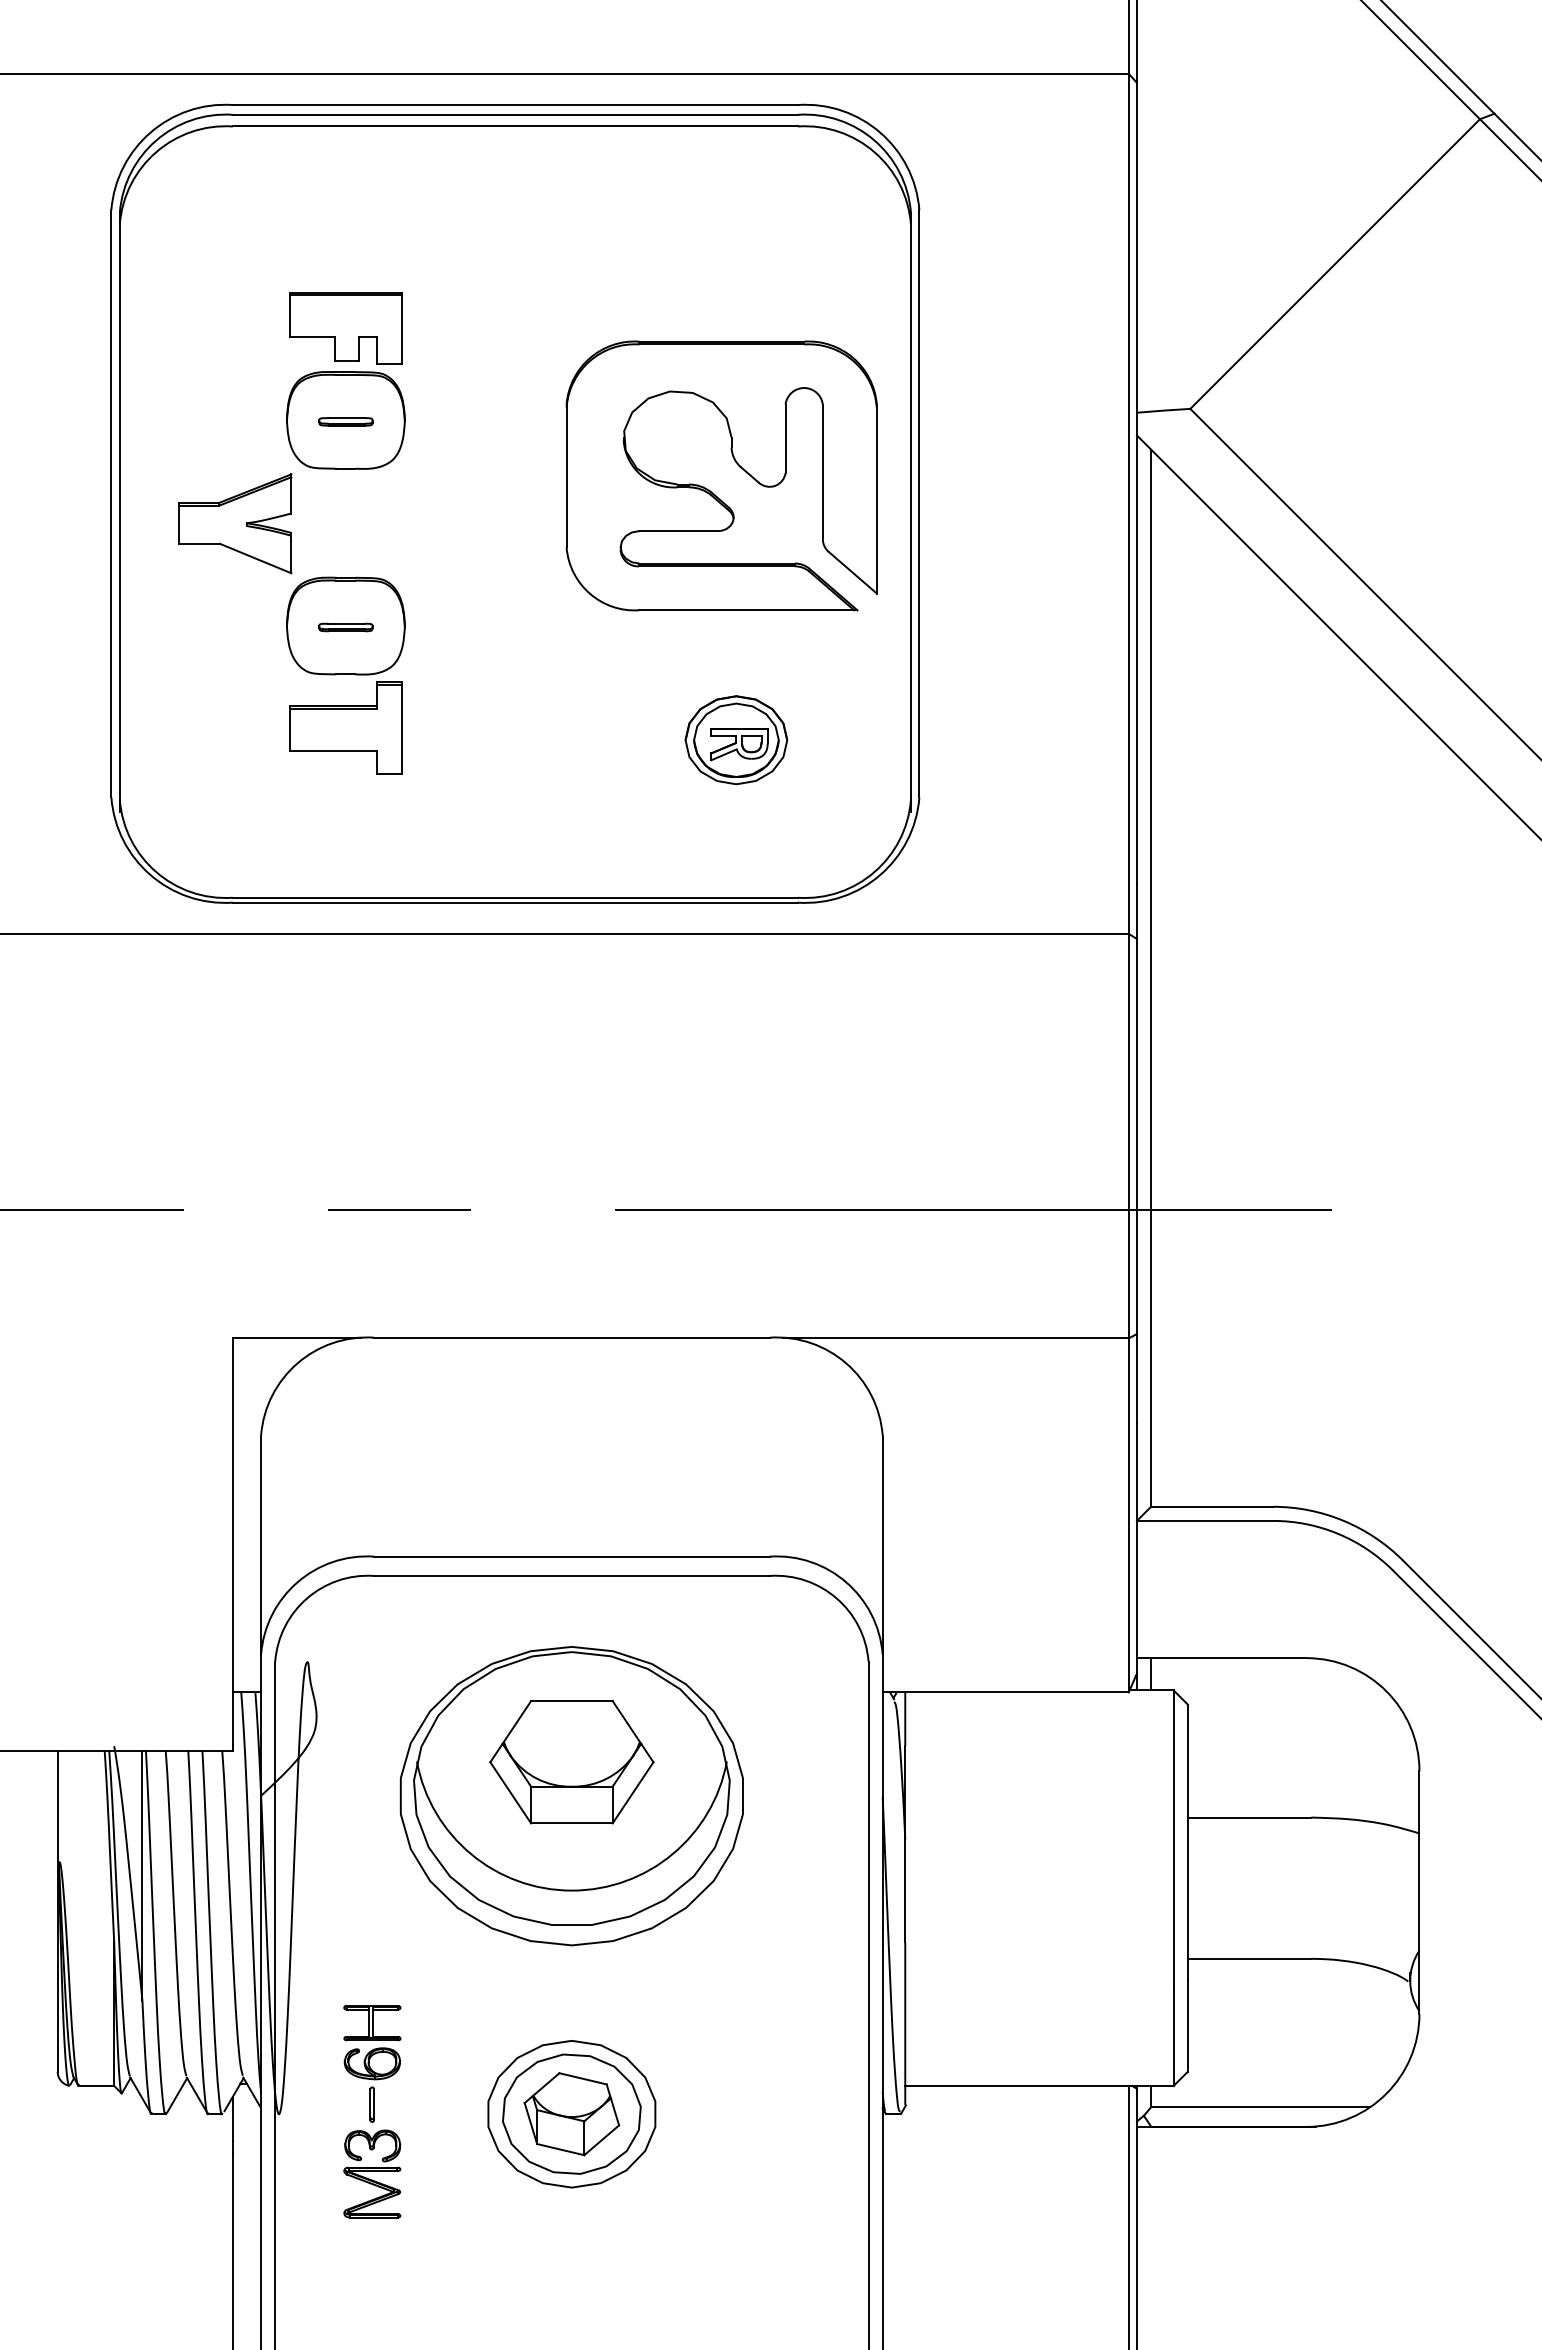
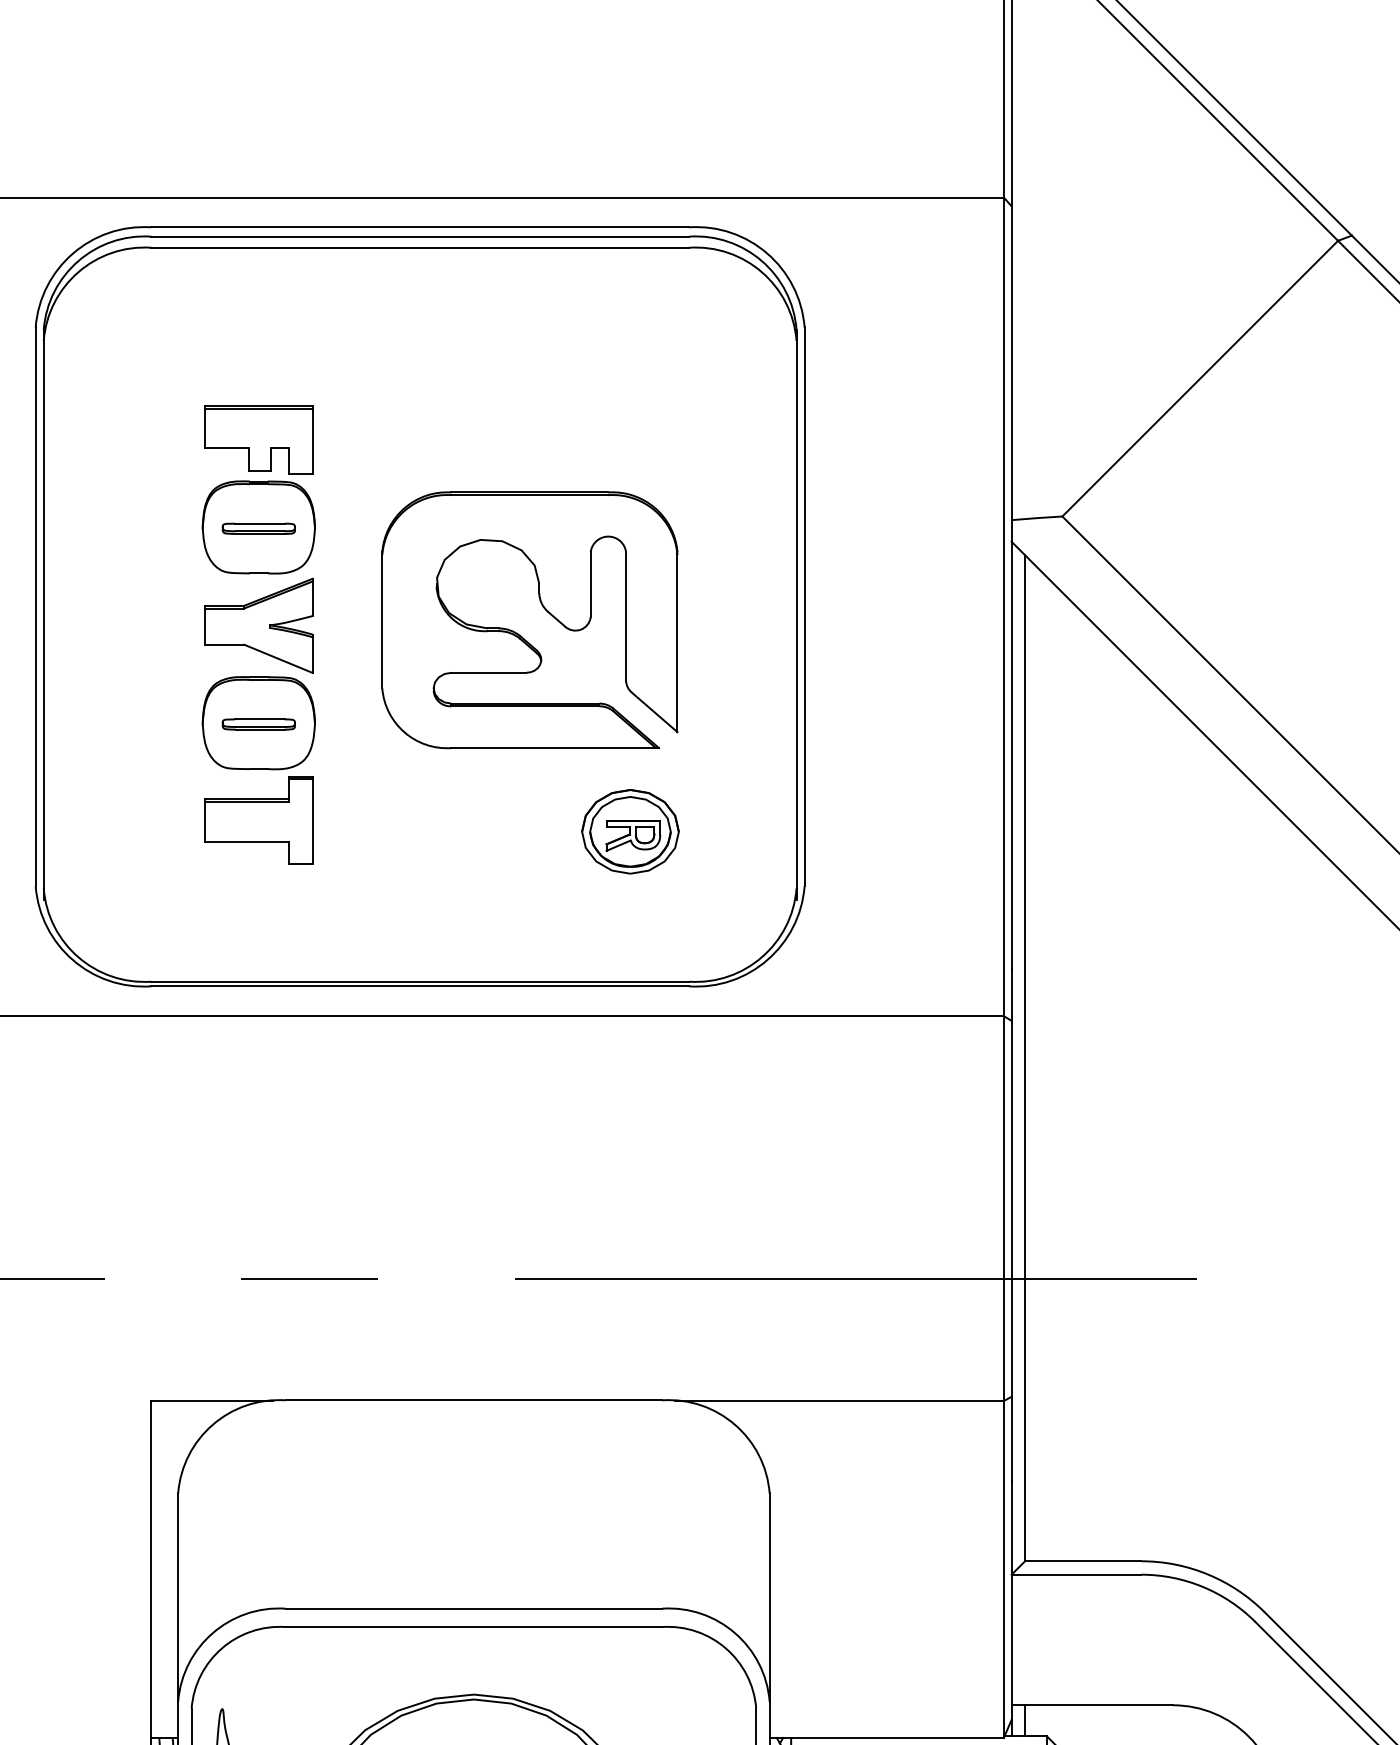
part: (345, 421) -> (258, 528), size x1.43
part: (709, 489) -> (518, 633), moved
part: (235, 523) -> (259, 625), moved
part: (345, 627) -> (258, 724), size x1.43

